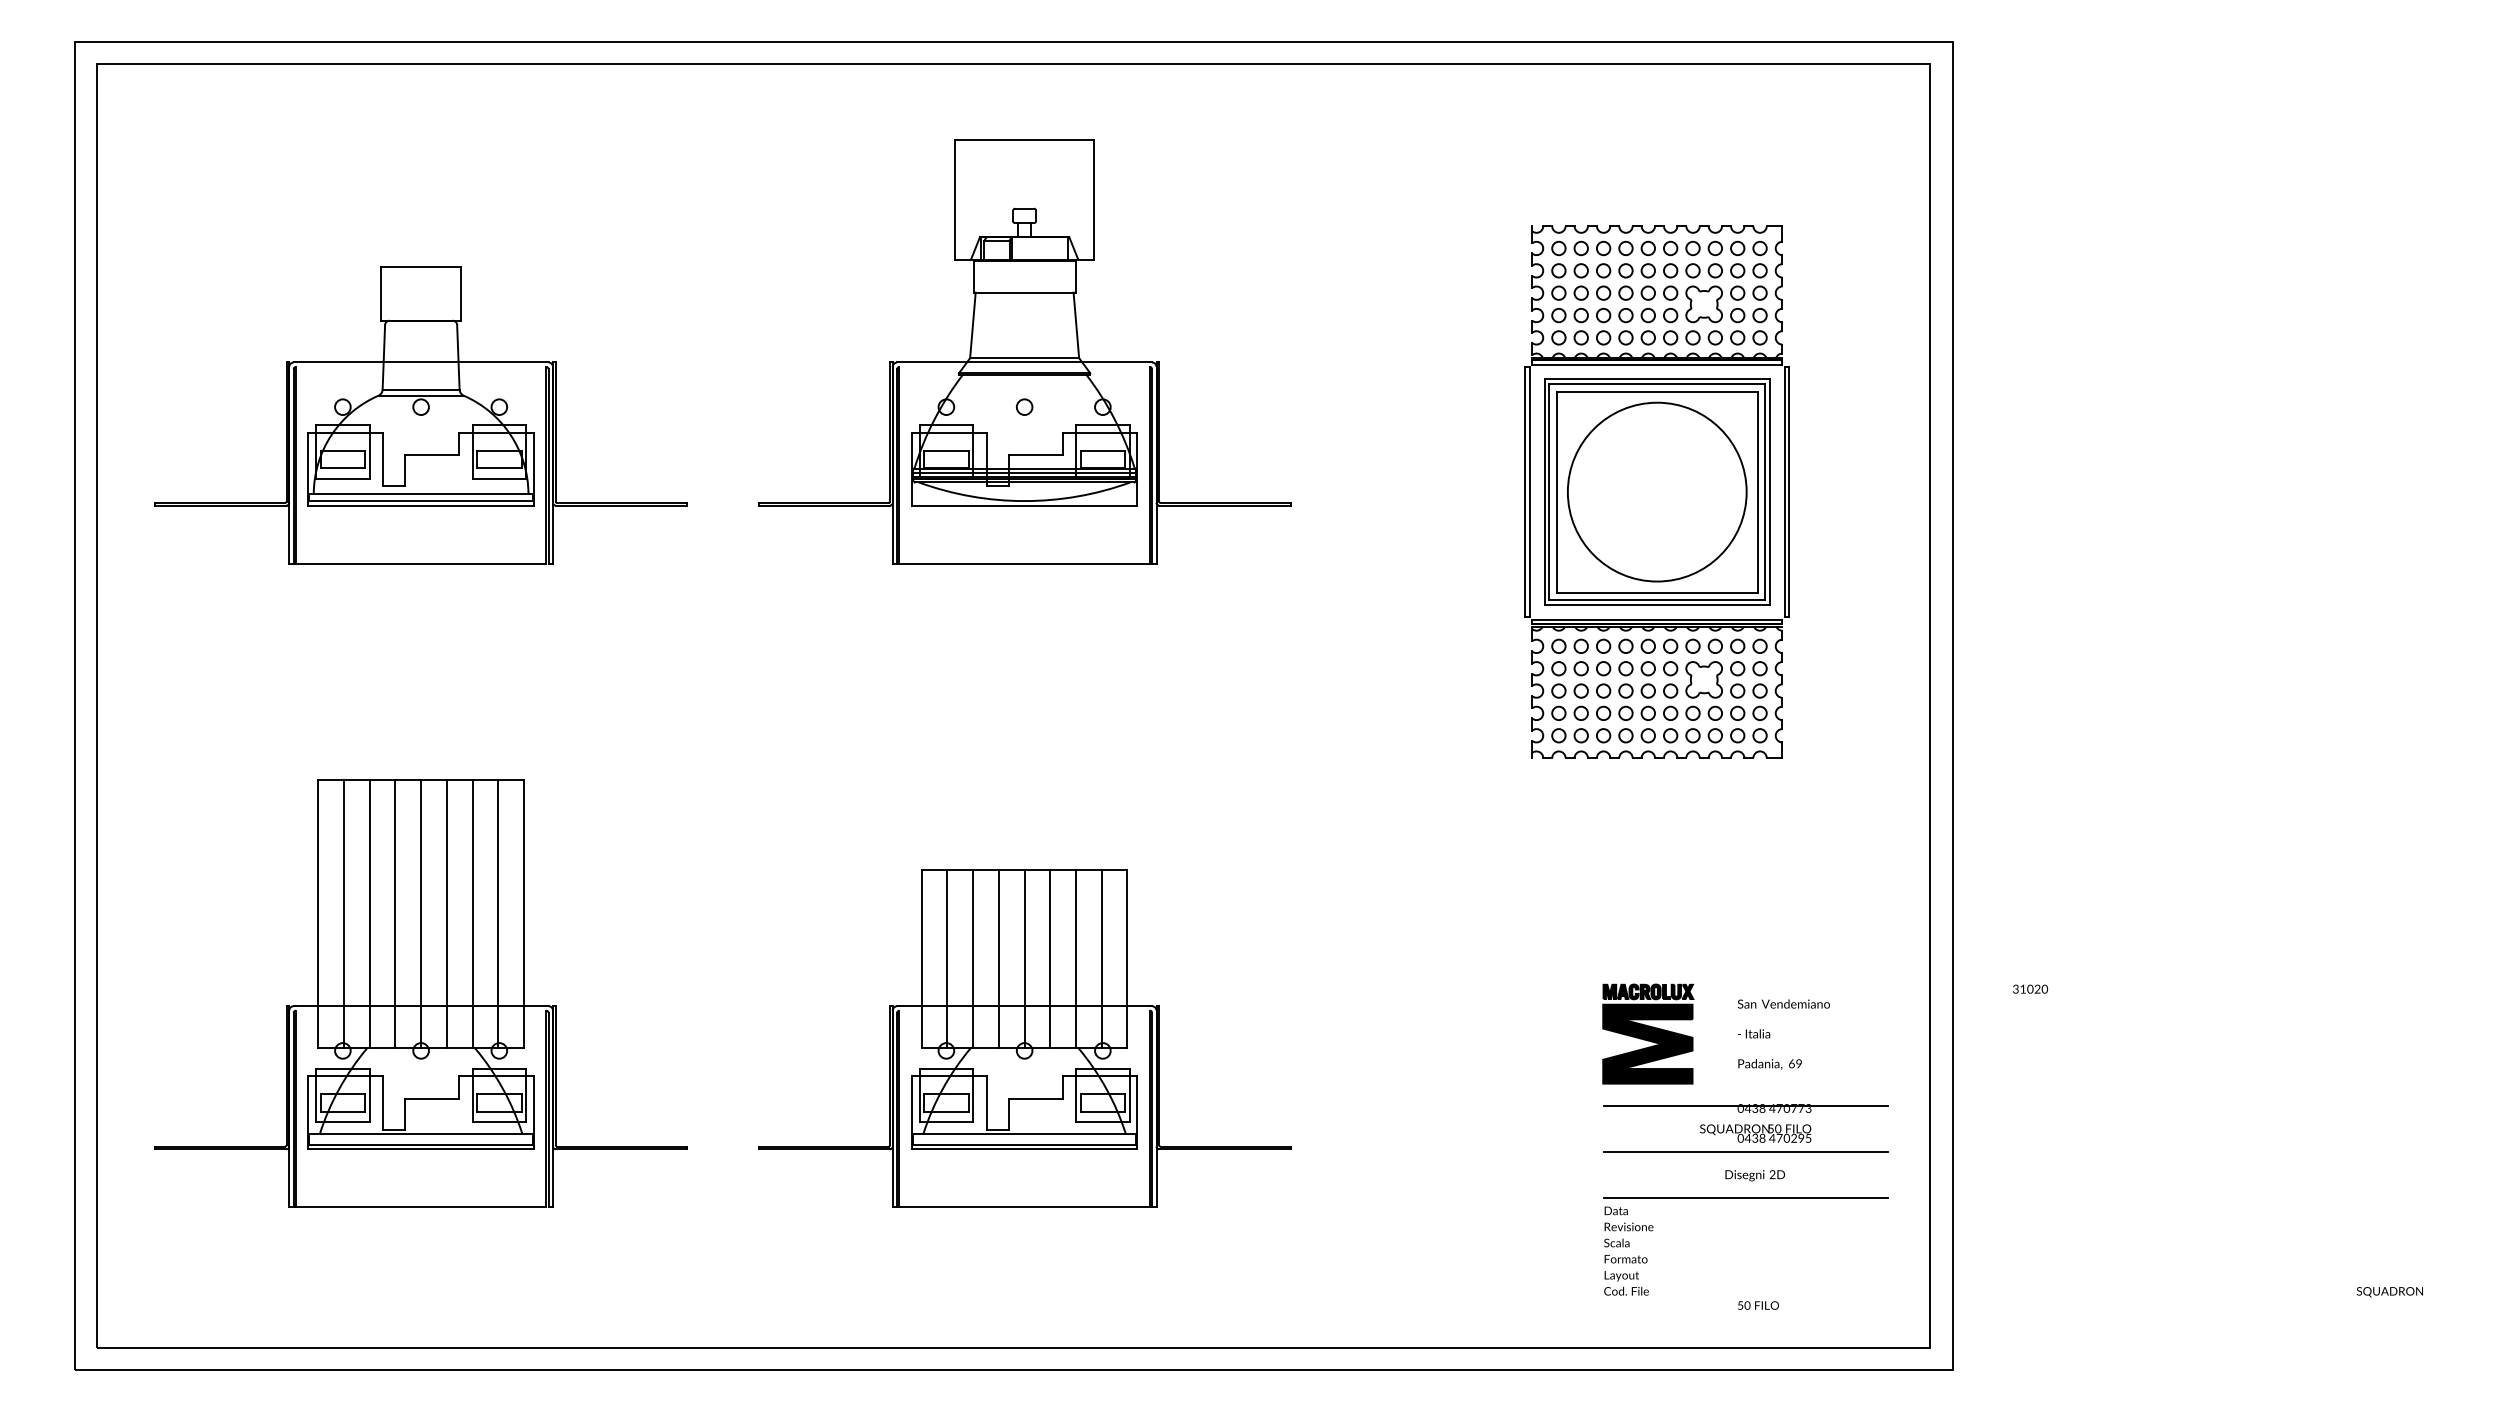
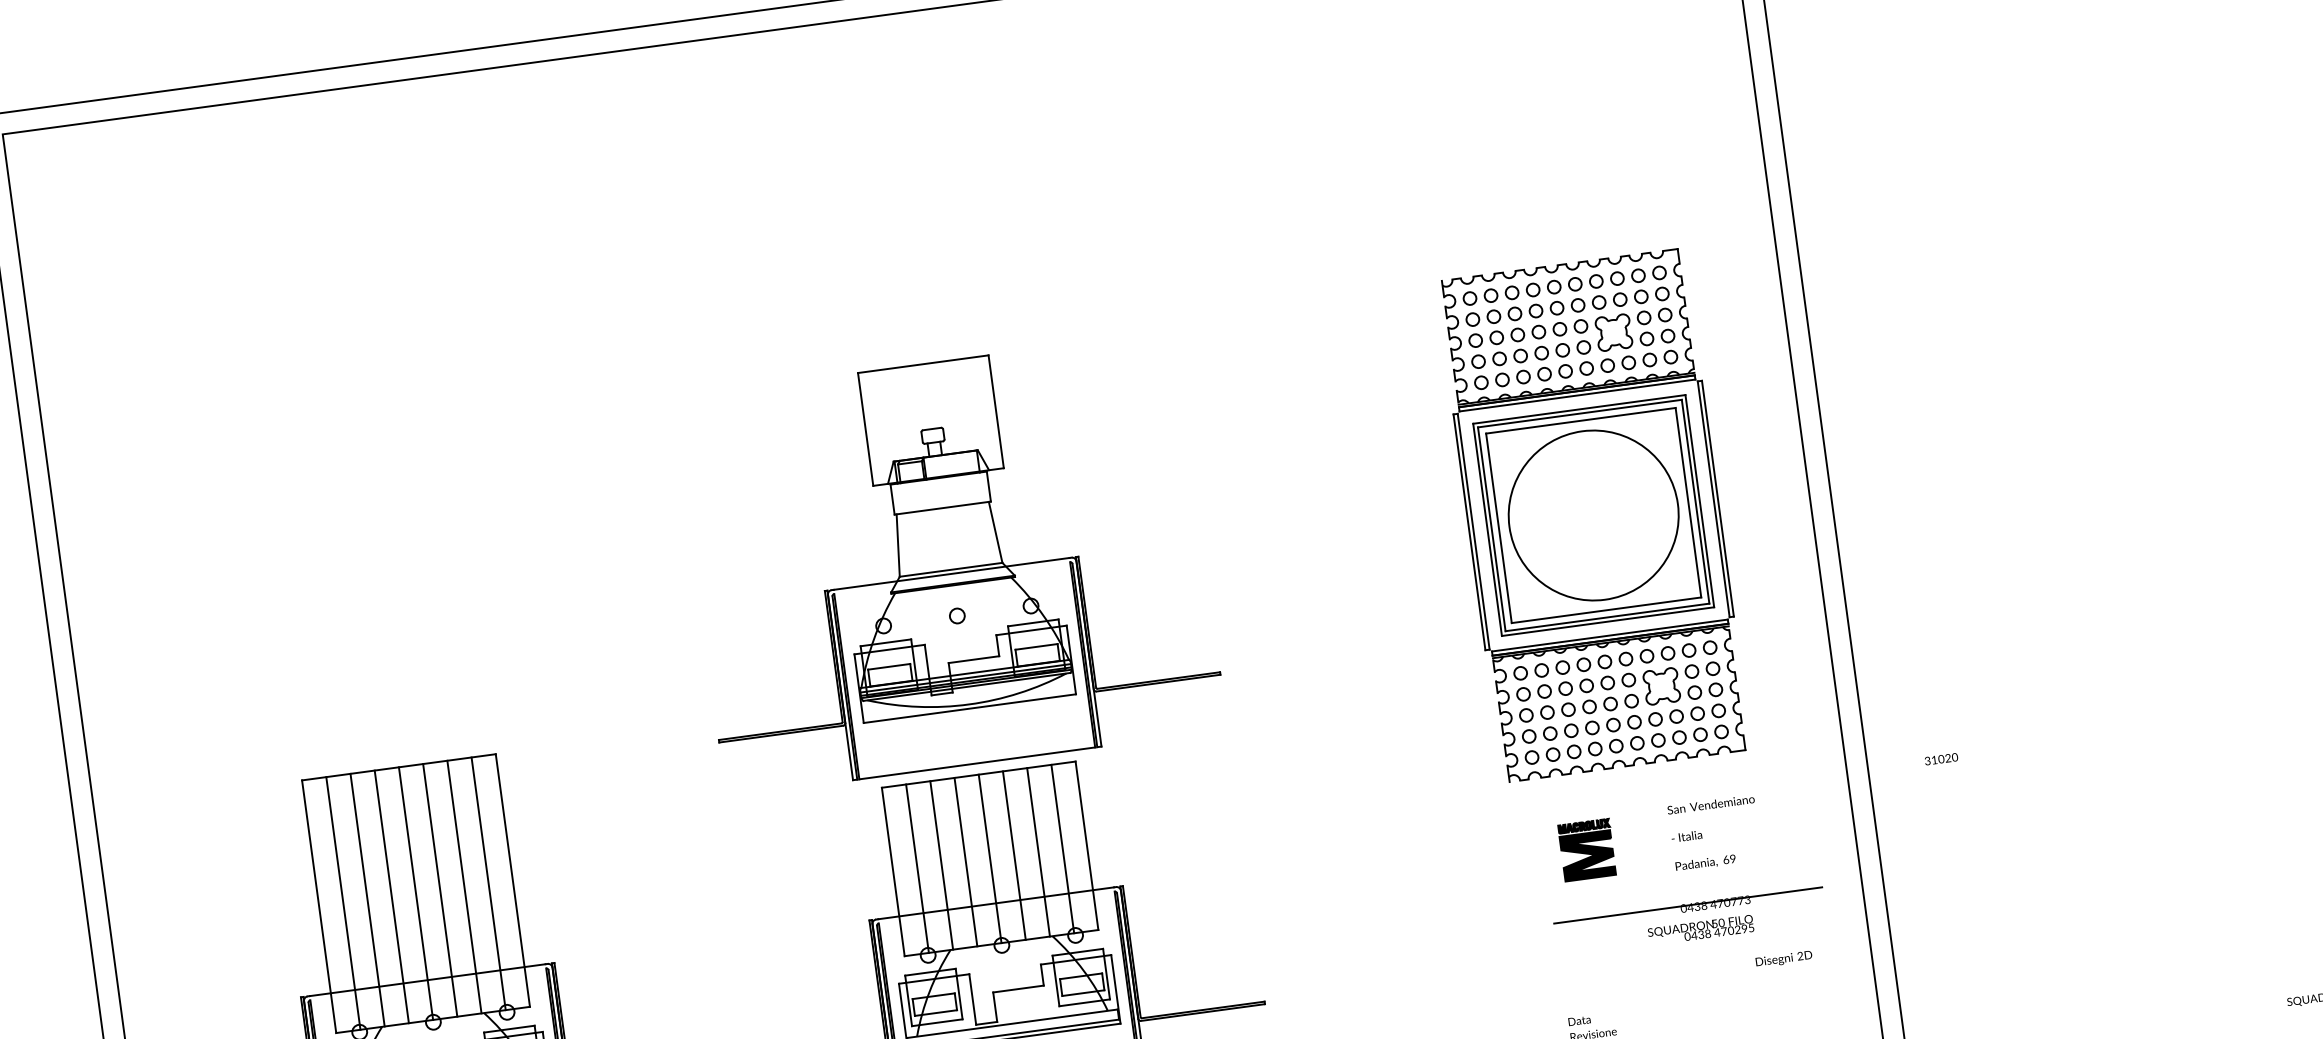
part: (1024, 351) -> (950, 563), moved
part: (420, 415) -> (351, 423), removed
part: (1656, 491) -> (1592, 515), moved
part: (1648, 1033) -> (1587, 849), size x0.6
line: (1745, 1151) -> (1693, 948), removed
text: (1754, 1175) -> (1783, 959), moved
line: (1745, 1197) -> (1699, 991), removed

